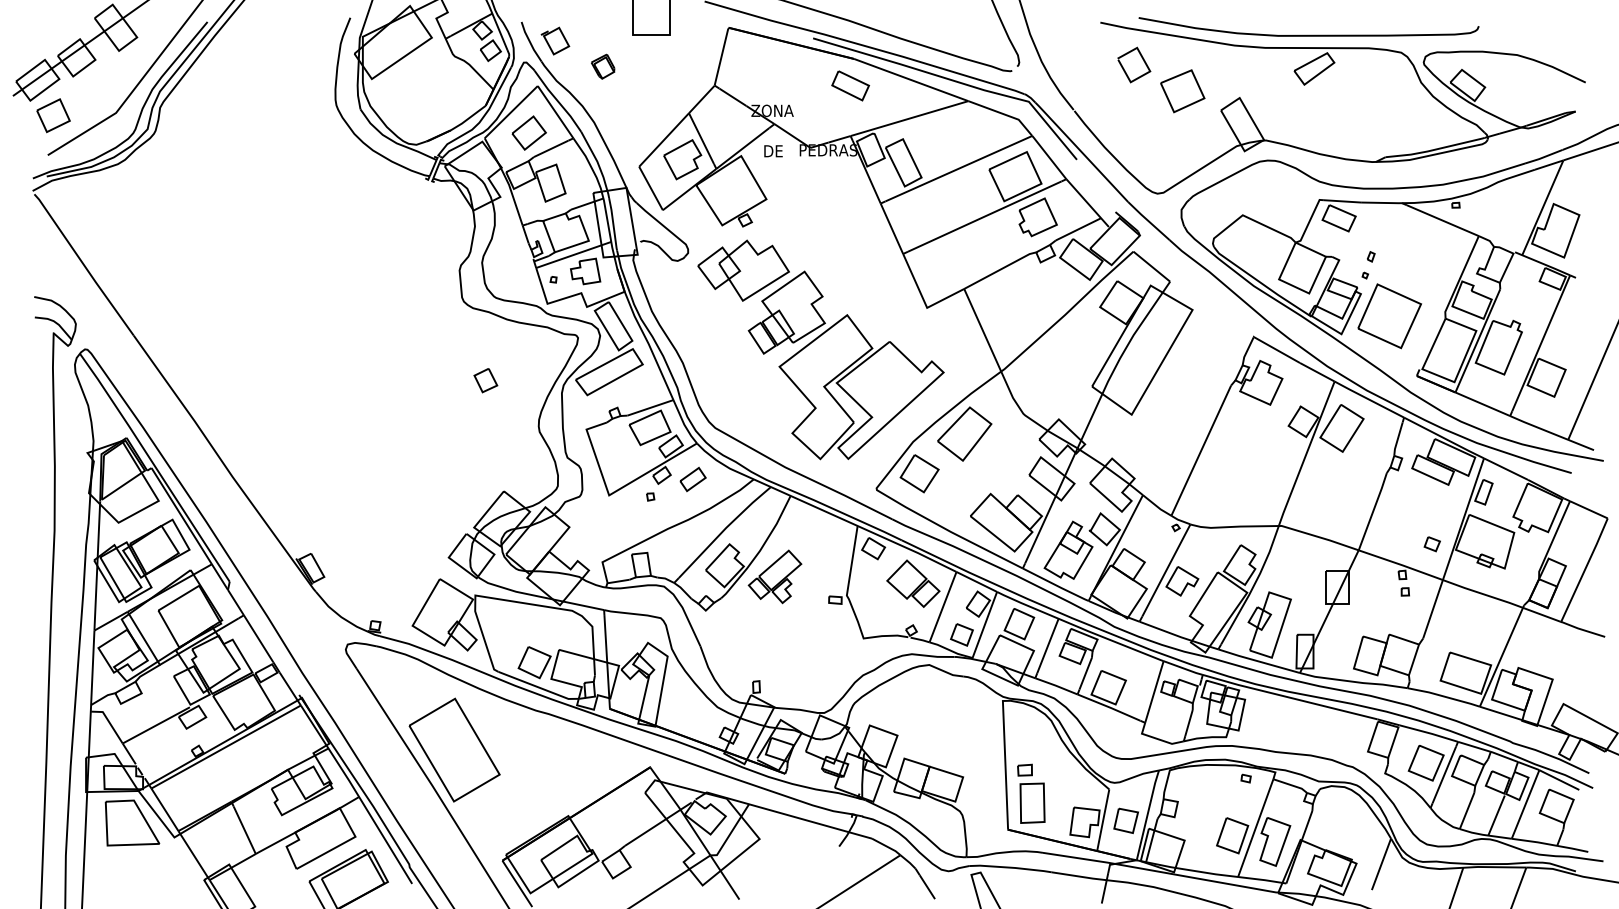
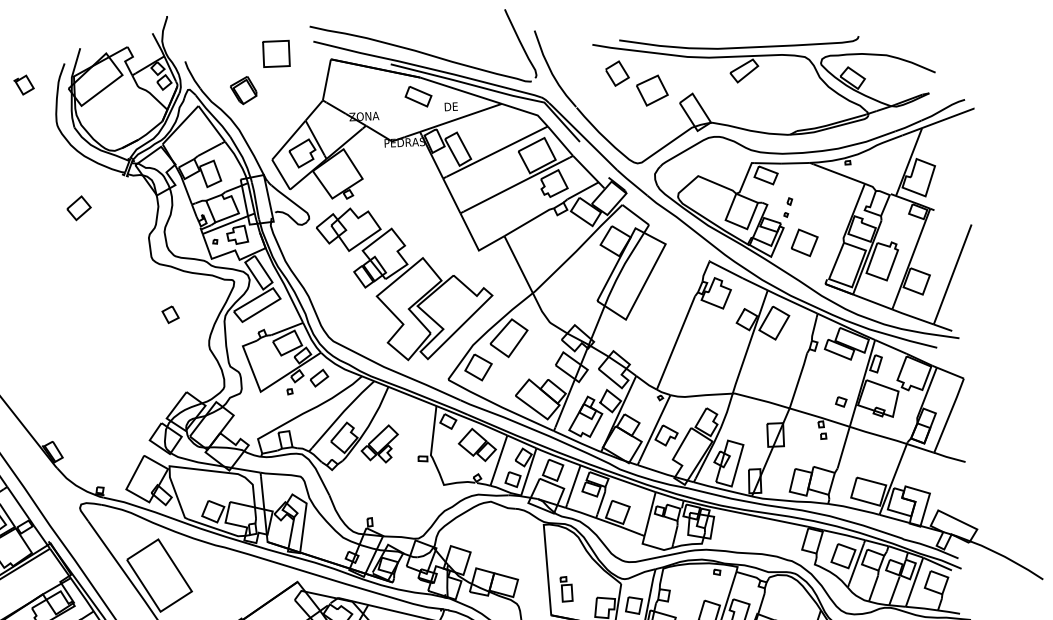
part: (555, 40) -> (24, 84), moved
part: (603, 66) -> (244, 90), size x1.6
part: (528, 132) -> (78, 207), moved
text: (773, 151) -> (451, 106), moved
part: (1389, 316) -> (804, 242), size x0.6
part: (1031, 793) -> (566, 589), size x0.6

